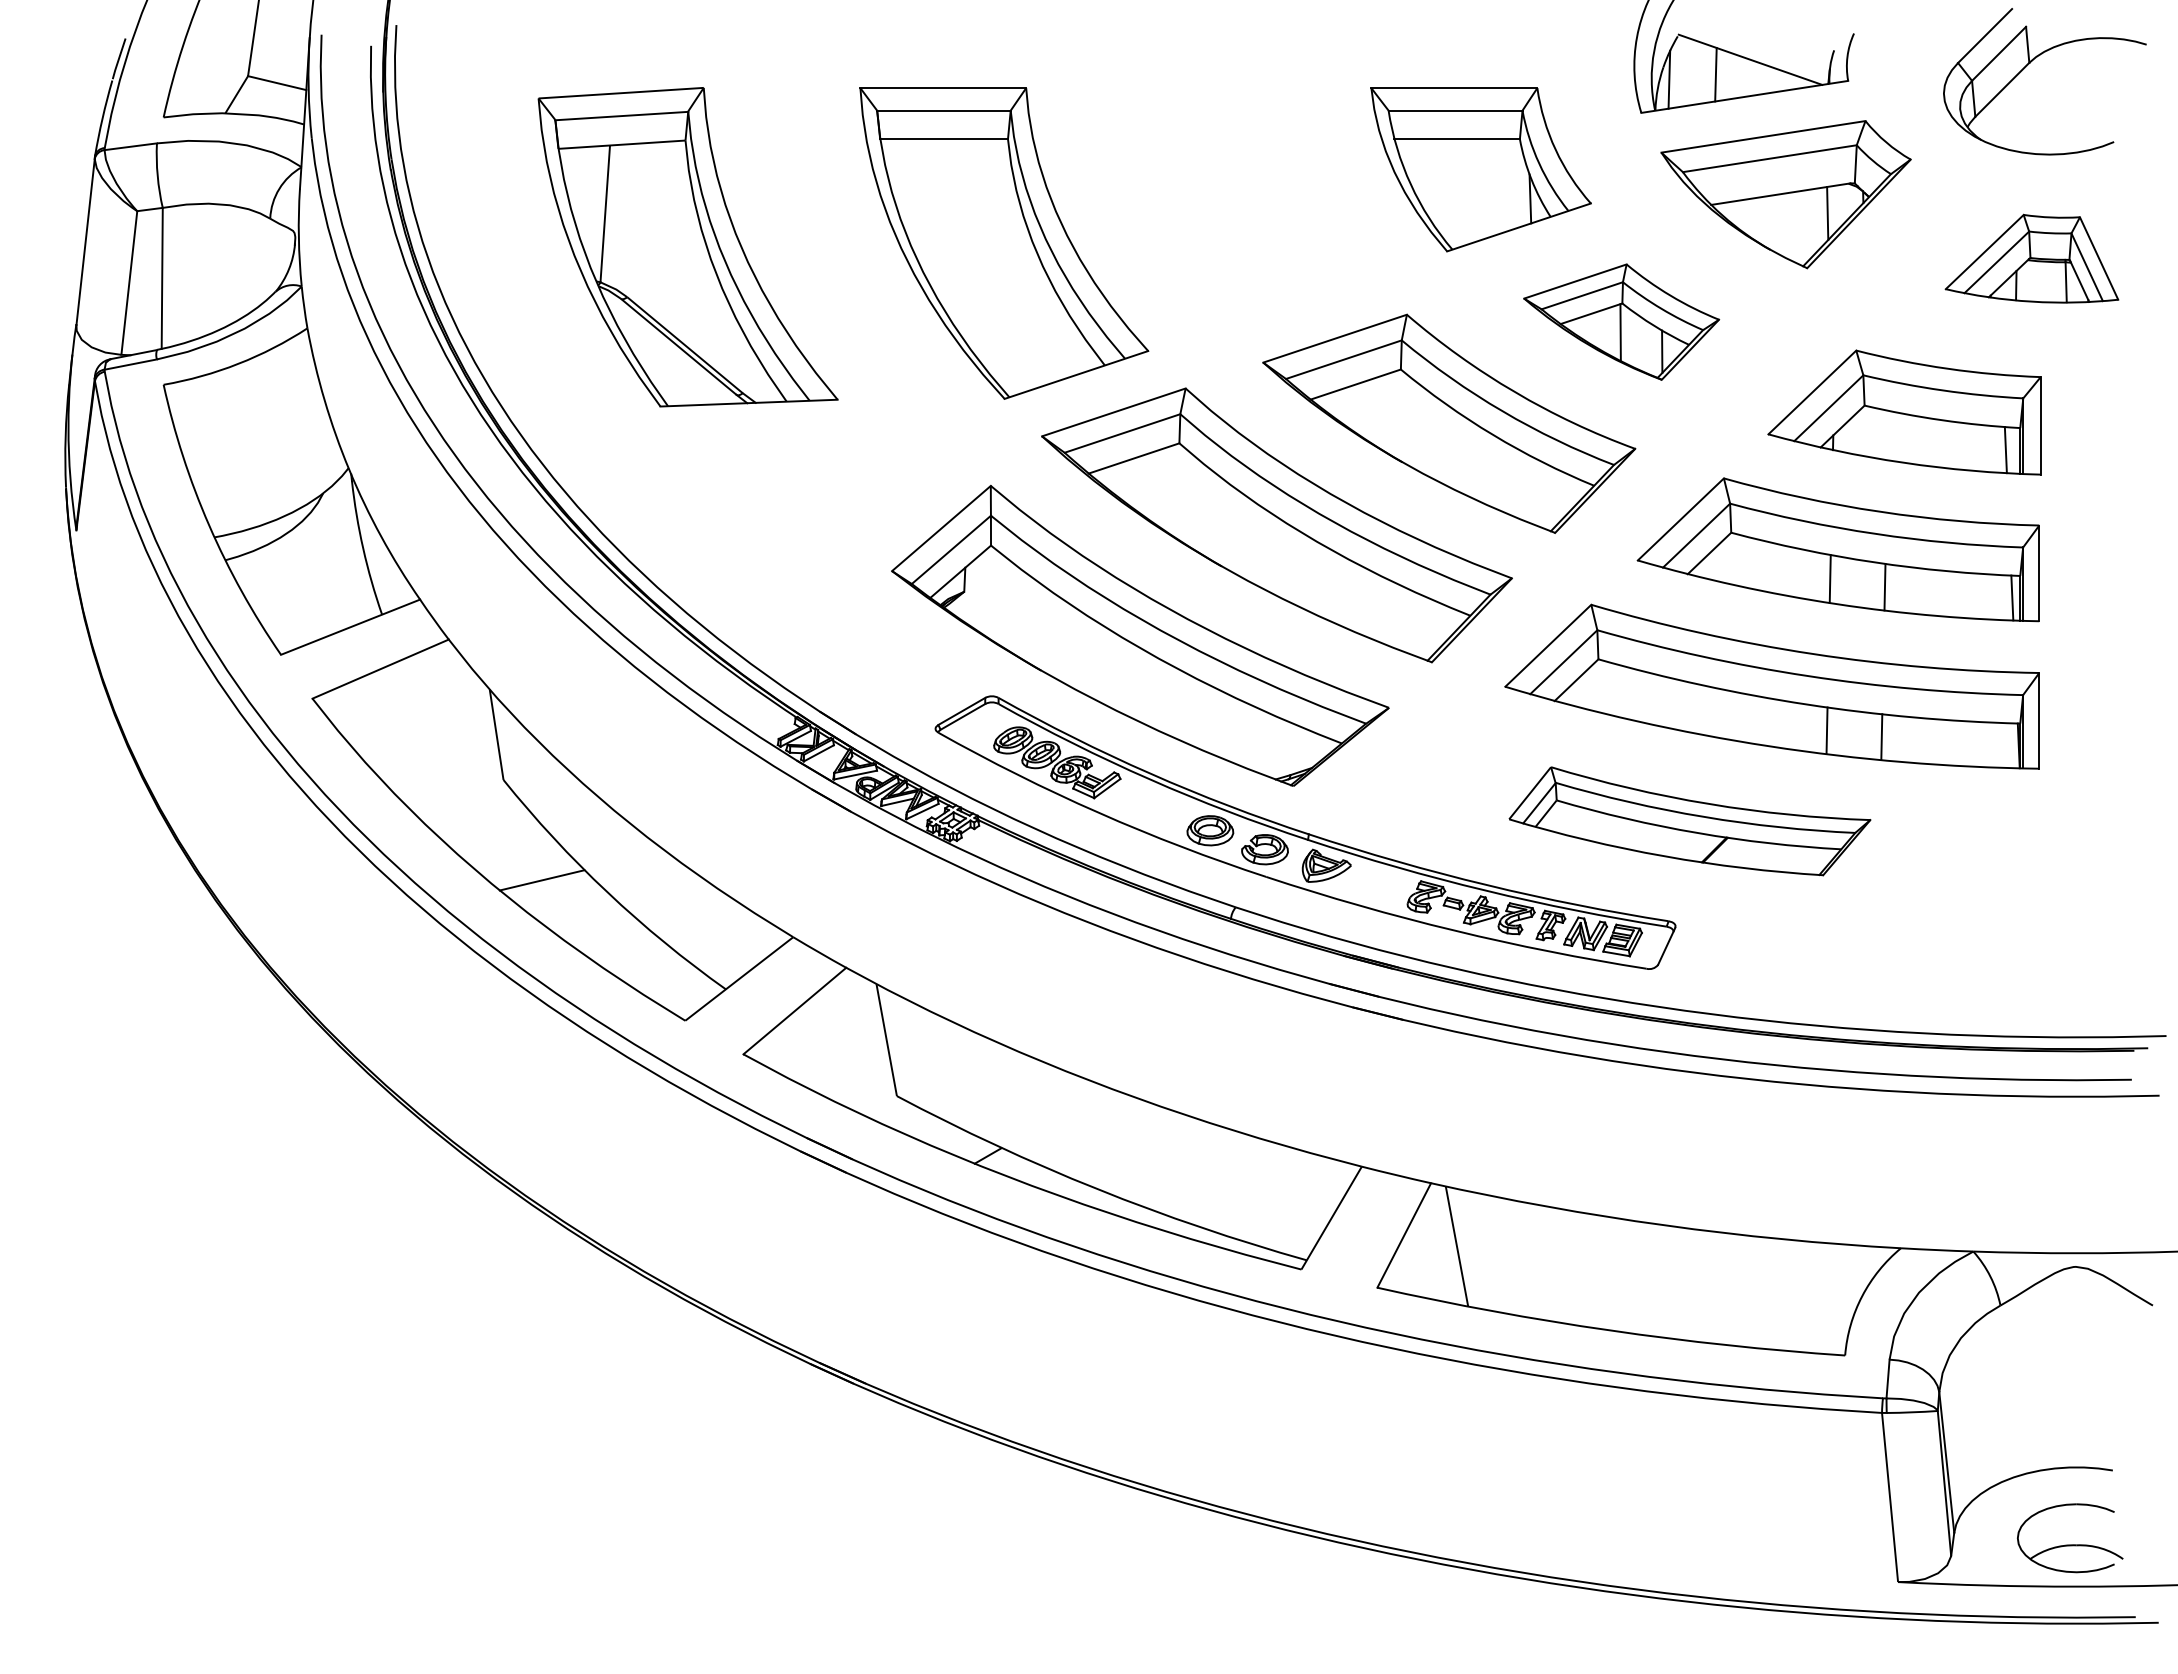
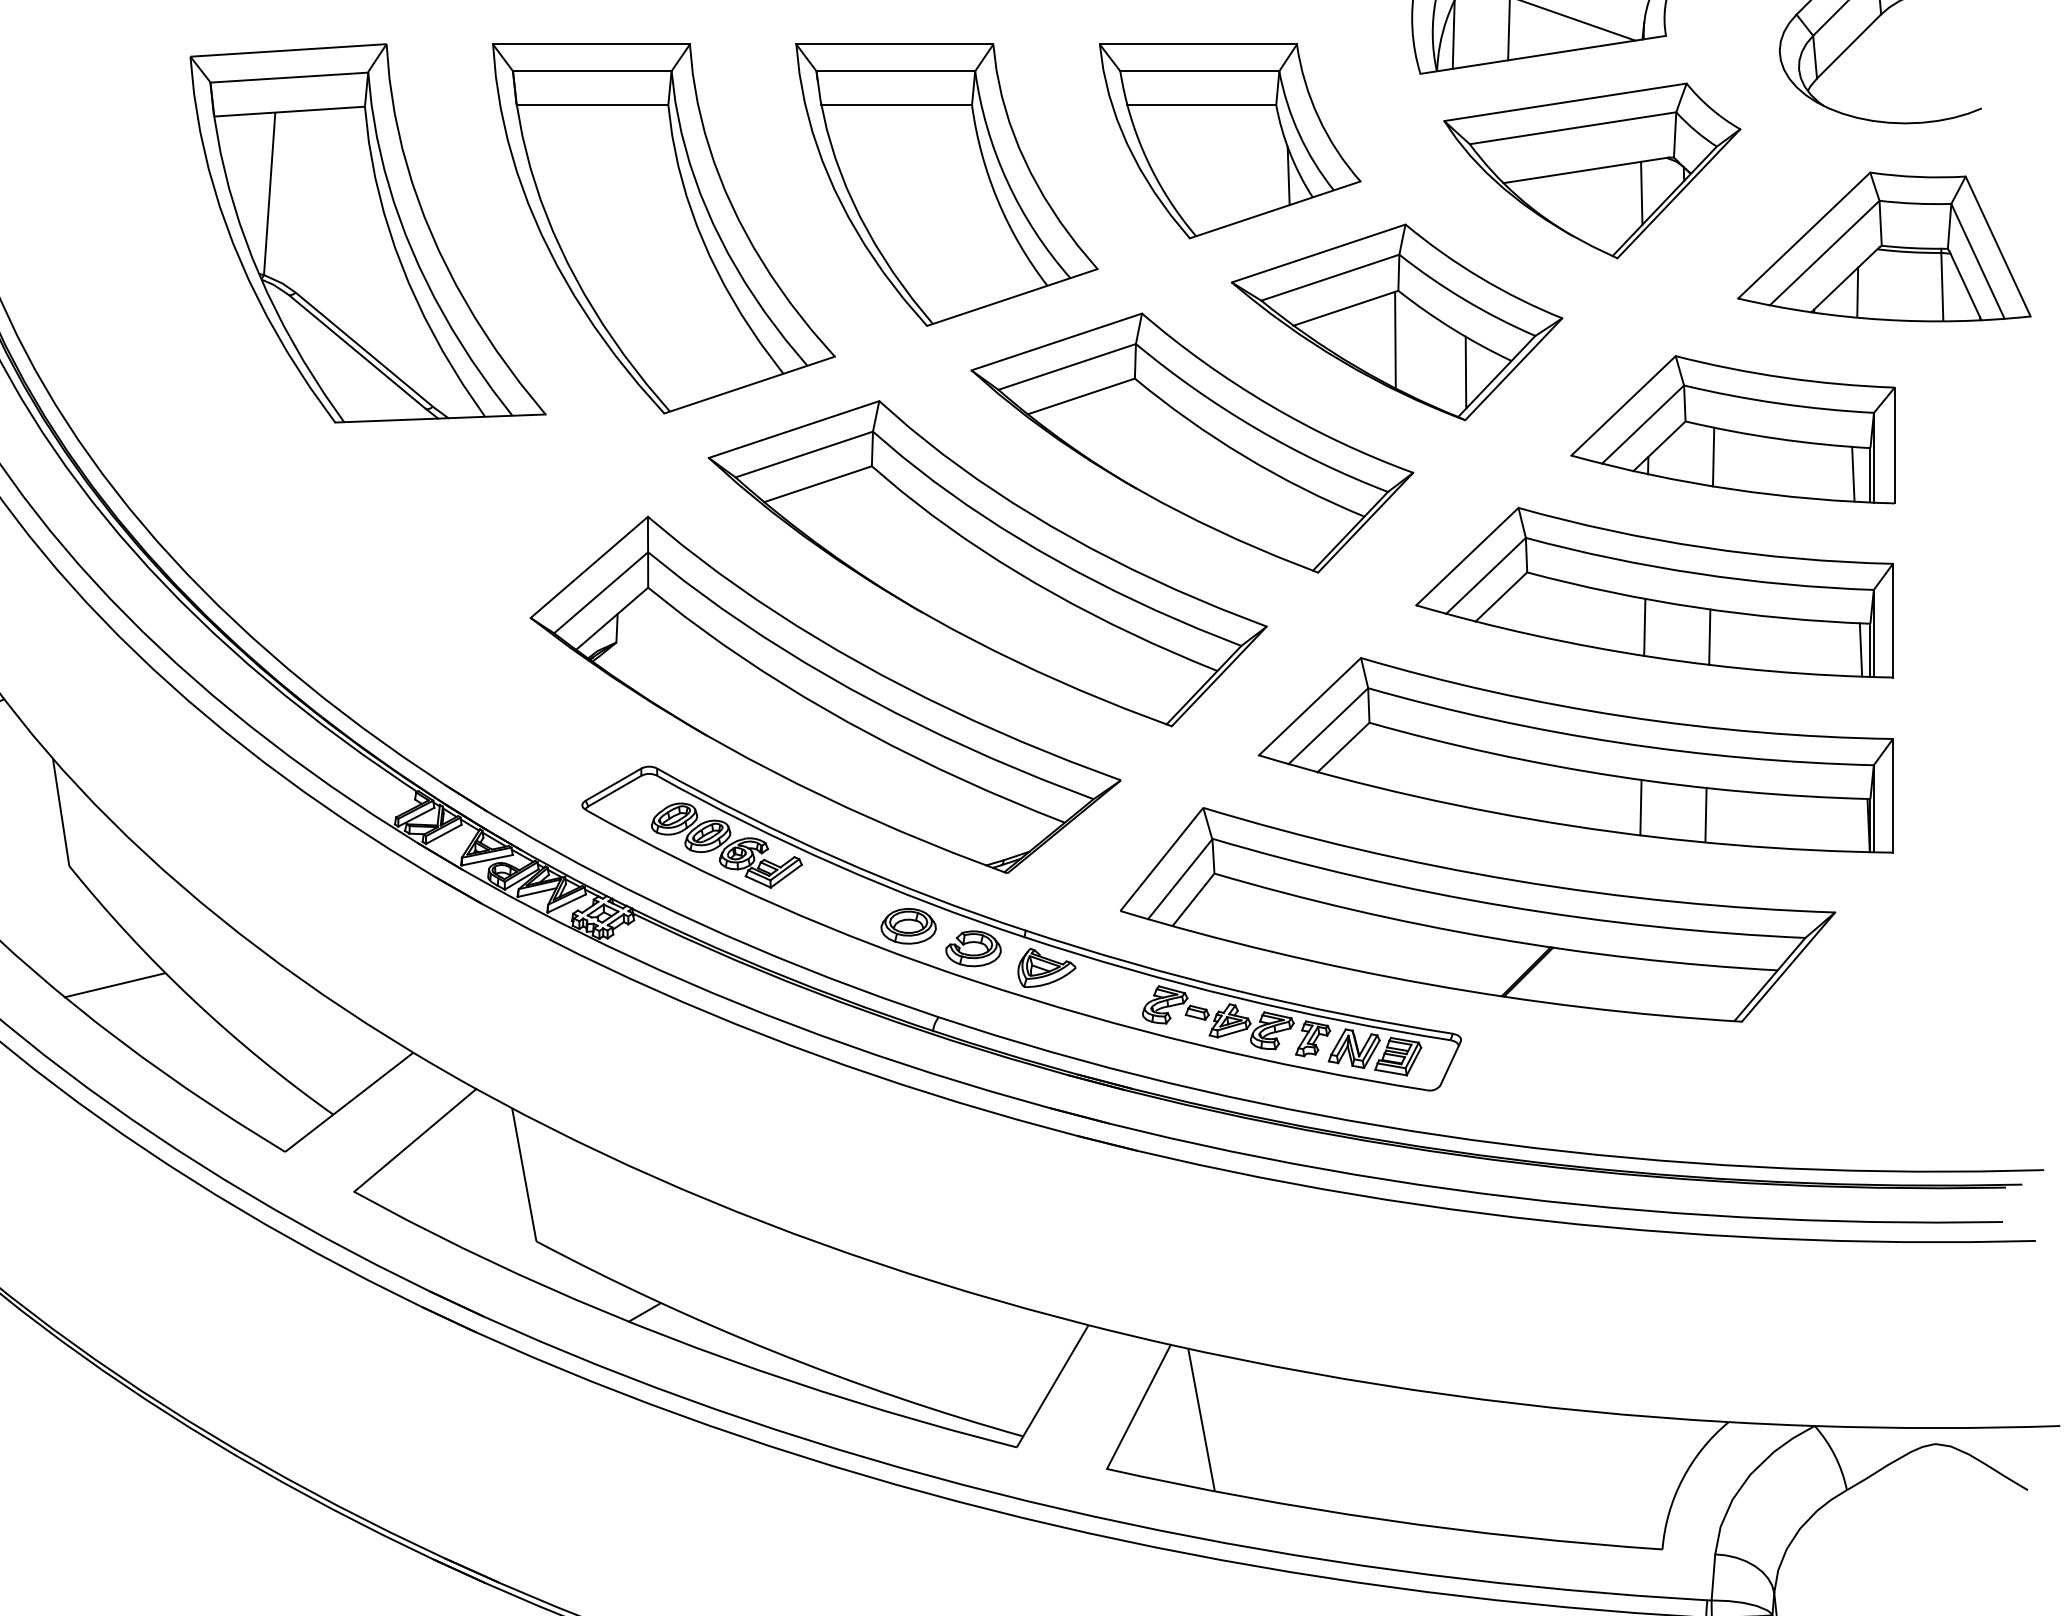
part: (1242, 206) -> (946, 185), added
part: (687, 247) -> (367, 233), moved
part: (2031, 258) -> (1883, 246), size x1.43
part: (1621, 321) -> (1396, 321), size x1.43
line: (1887, 435) -> (1712, 456), added
part: (1689, 821) -> (1477, 915), size x1.67

